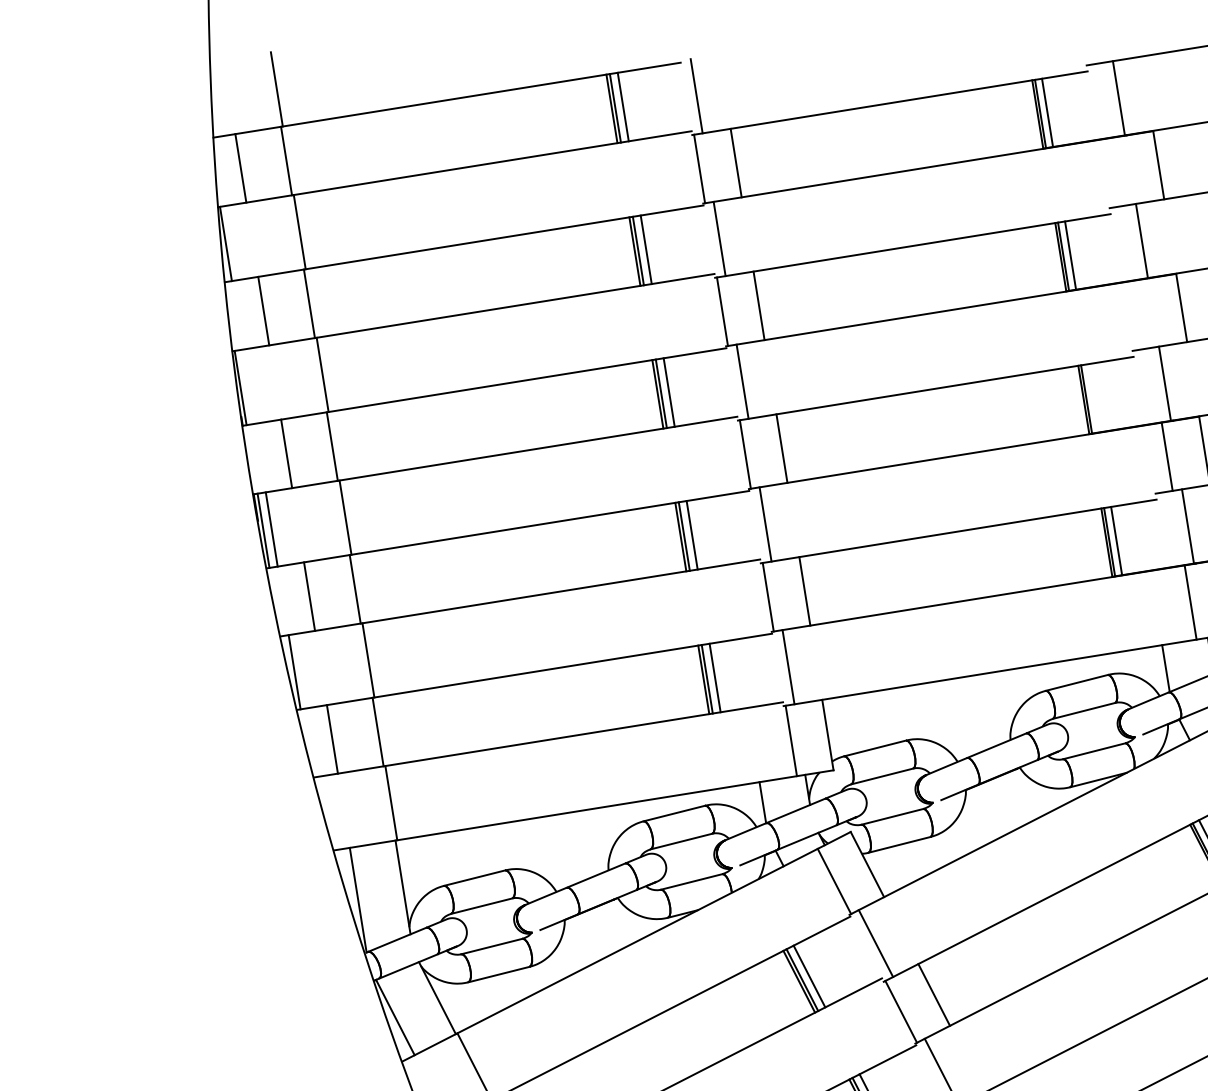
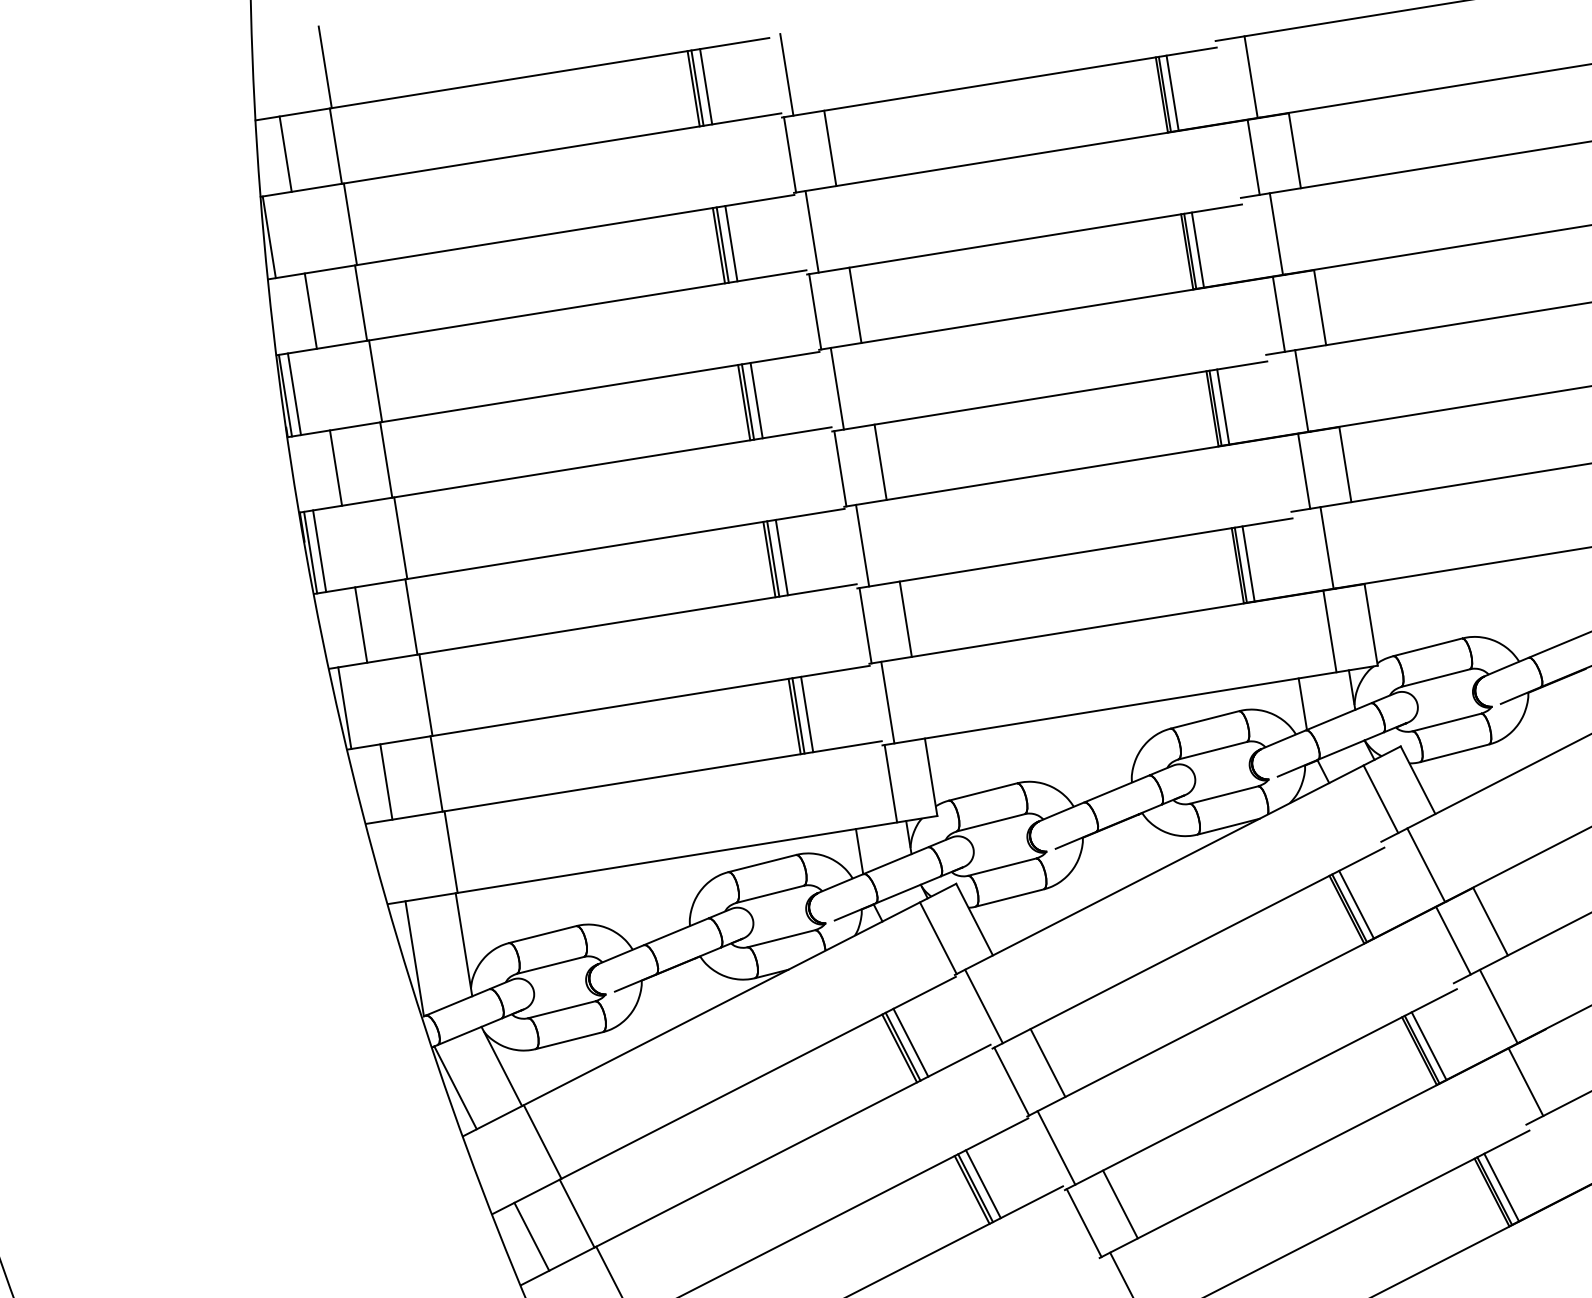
line: (1121, 170) -> (1253, 156), added
line: (1143, 313) -> (1278, 313), added
line: (248, 386) -> (294, 394), added
line: (1093, 397) -> (1223, 406), added

